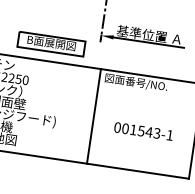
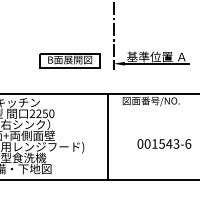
part: (50, 43) -> (69, 60), moved
line: (93, 115) -> (107, 136), moved
text: (170, 134) -> (188, 143), 001543-1 -> 001543-6

